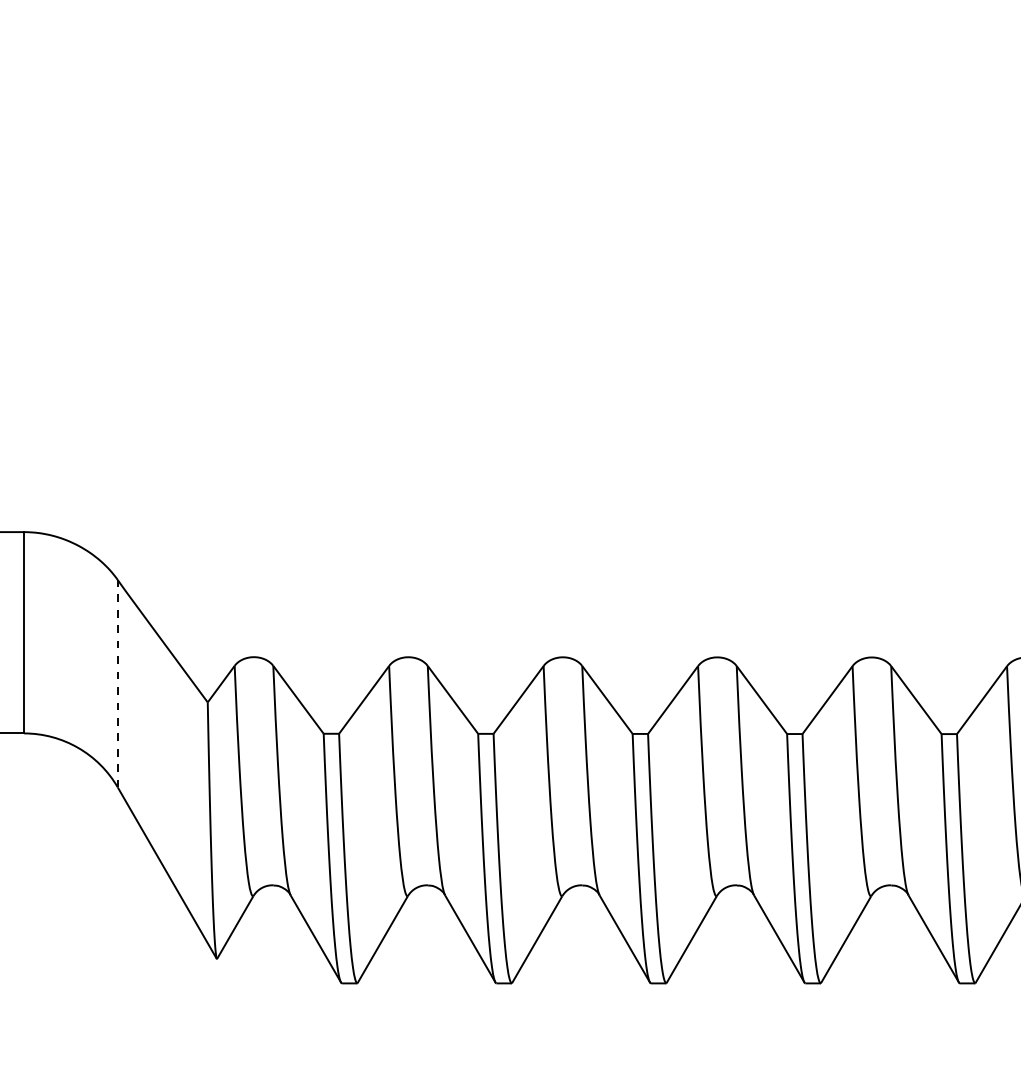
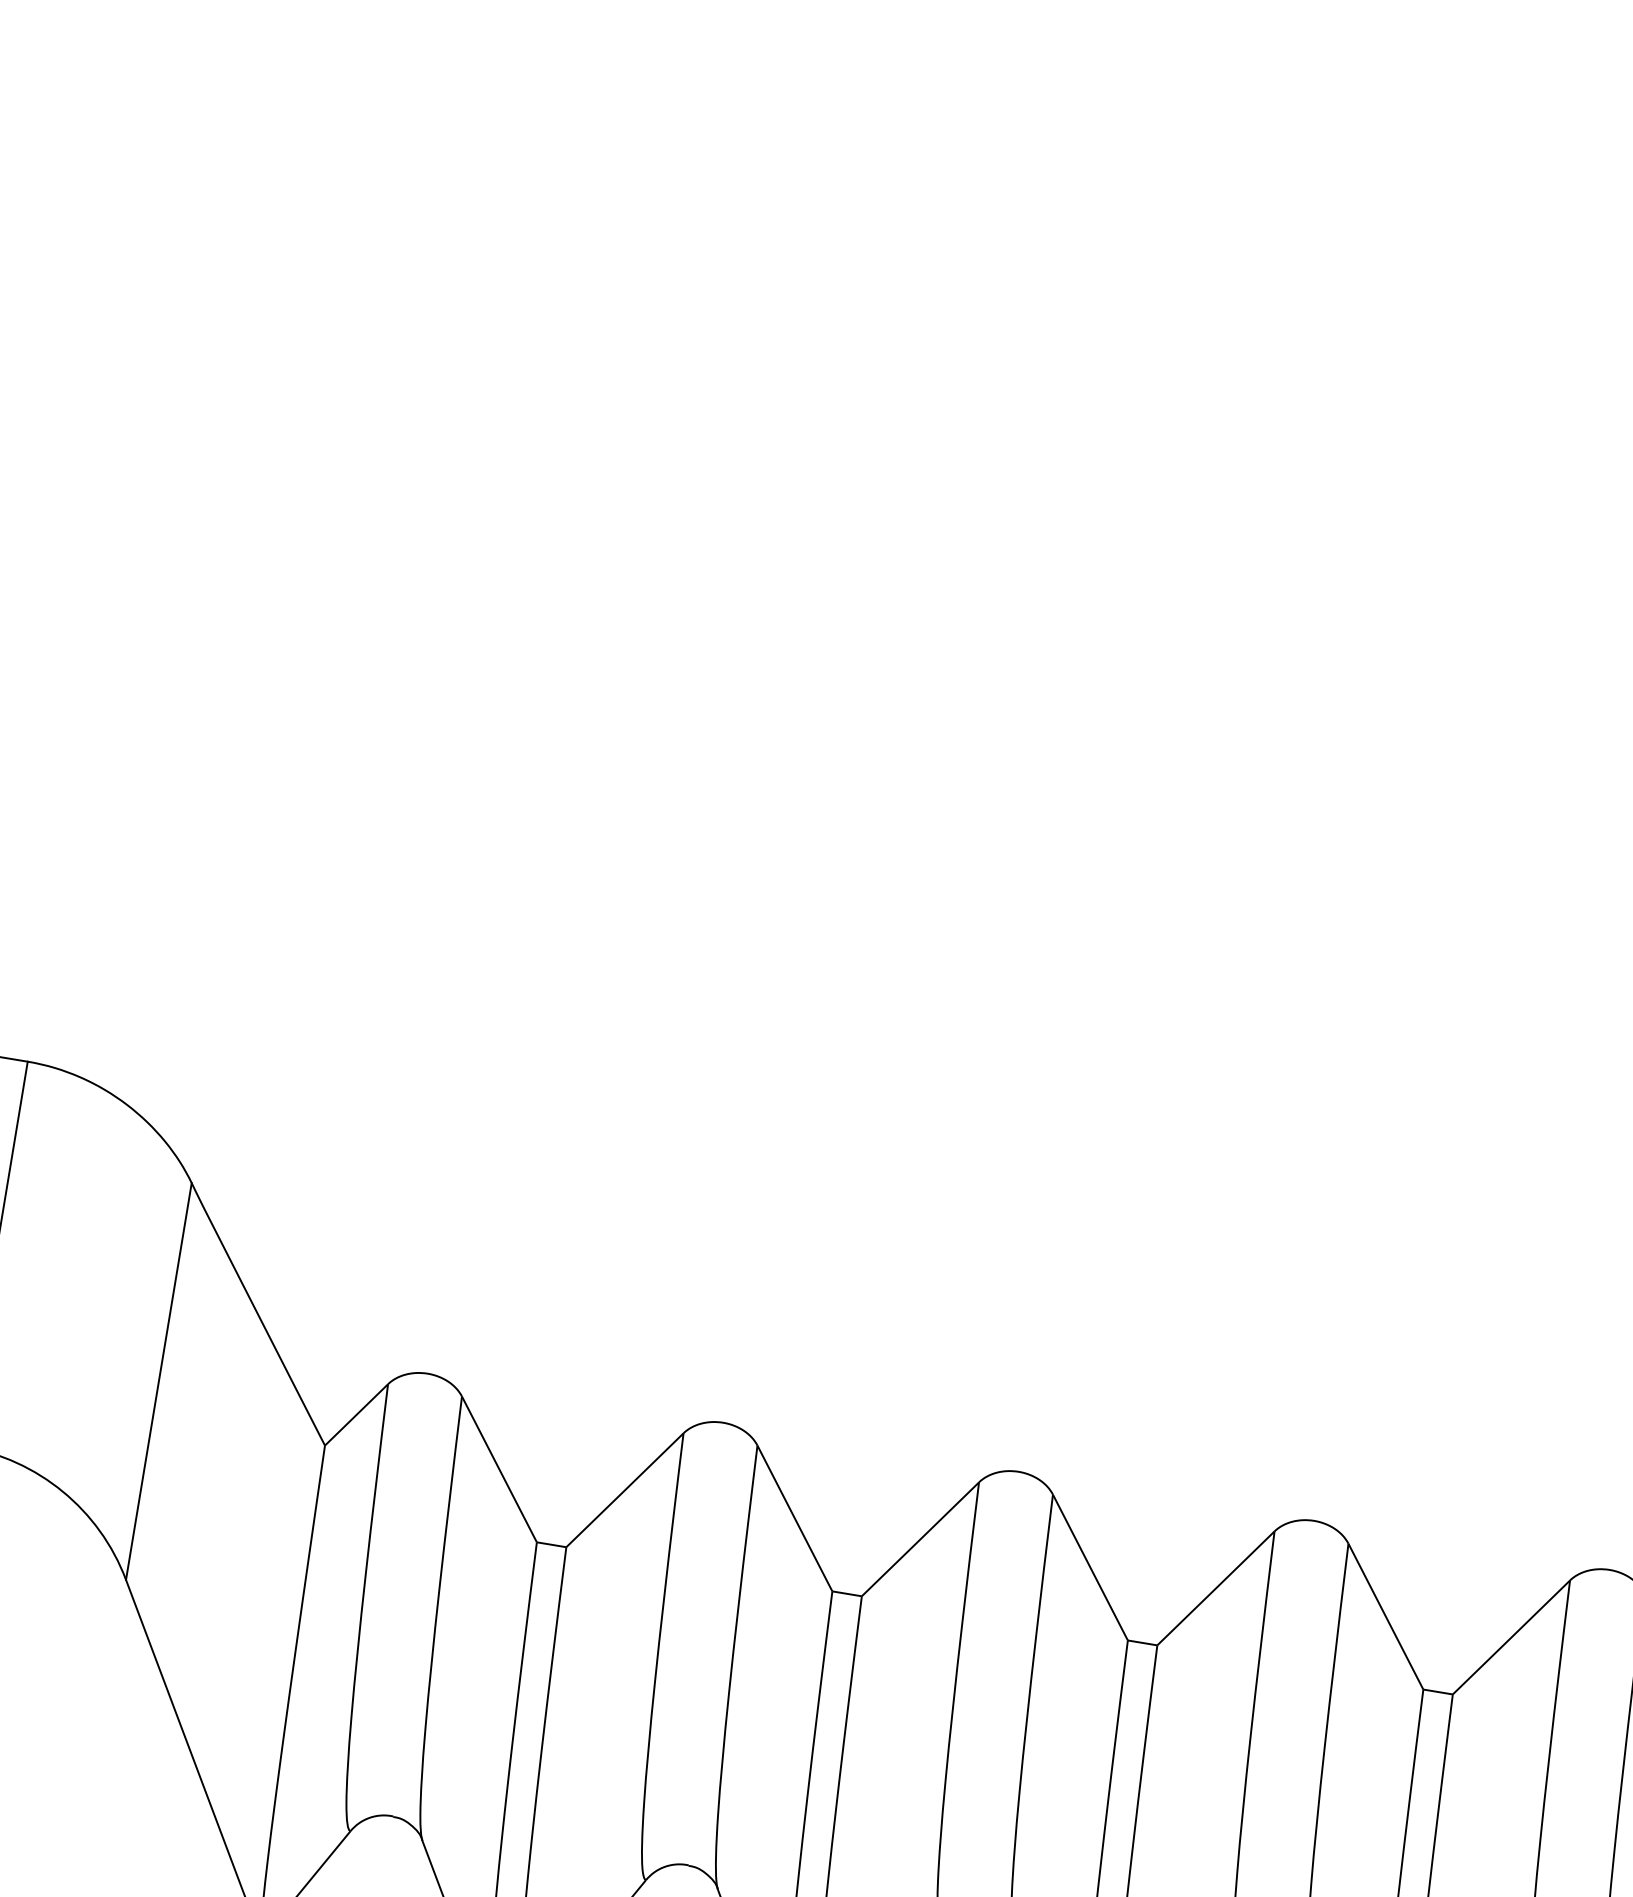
line: (117, 683) -> (158, 1380), dashed -> solid

